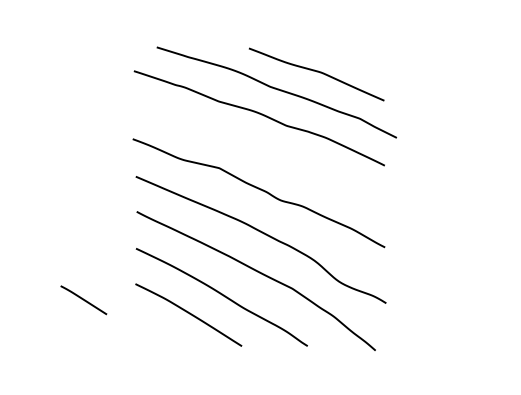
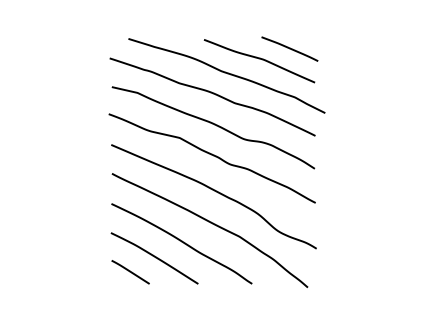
line: (353, 59) -> (289, 48), added
curve: (261, 152) -> (214, 125), added
line: (83, 300) -> (130, 272), moved

